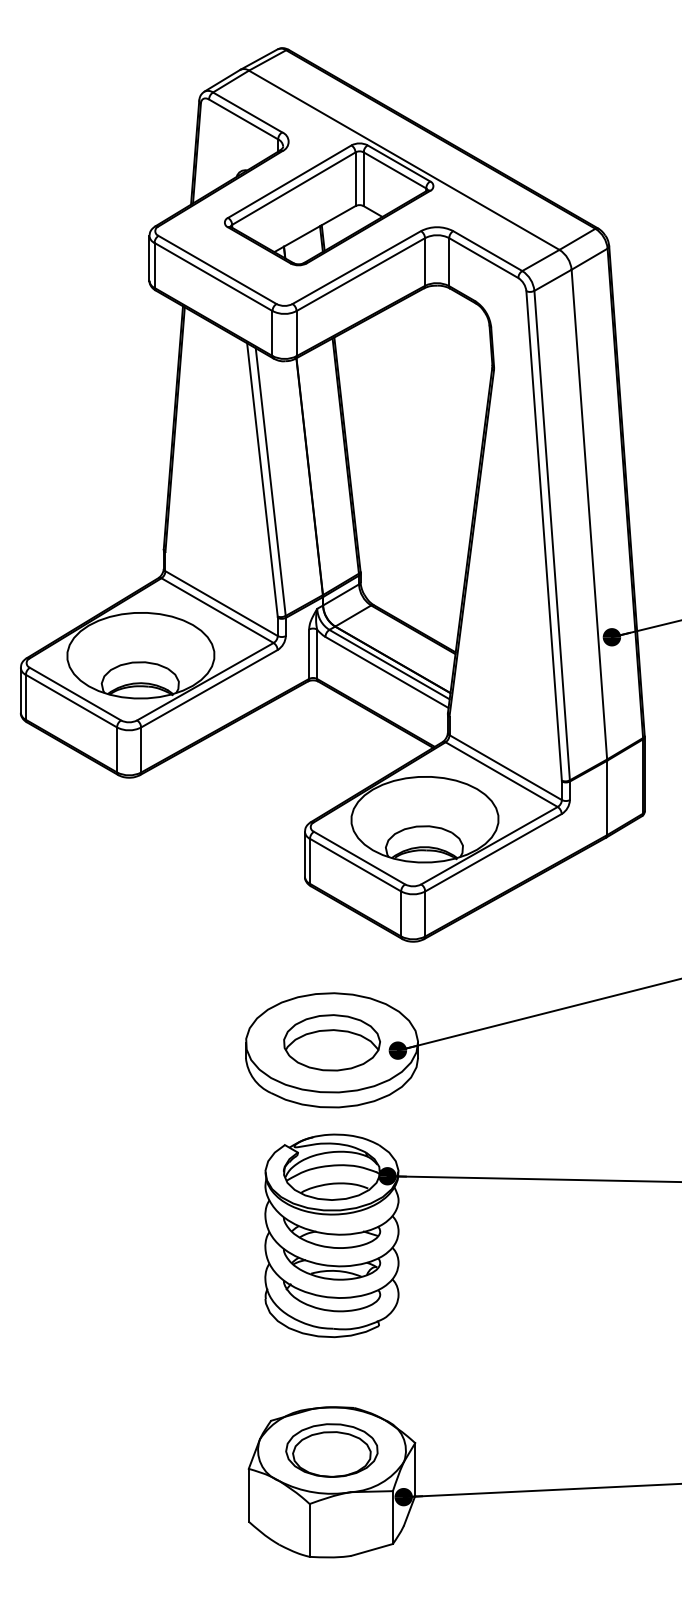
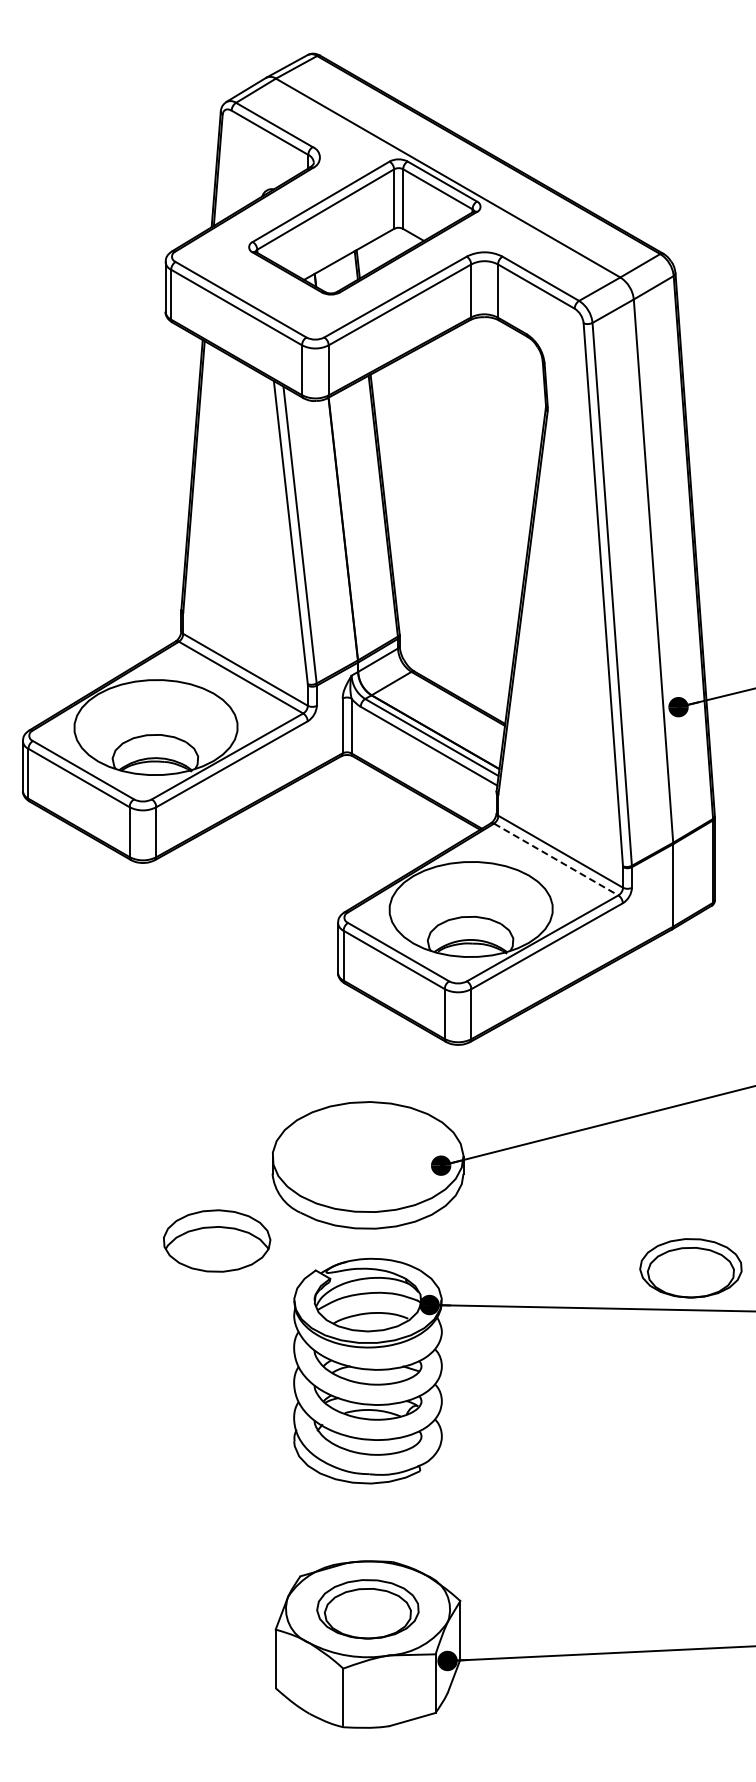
line: (501, 774) -> (556, 859), solid -> dashed
part: (332, 1042) -> (217, 1240), moved
part: (622, 1143) -> (690, 1268), added

